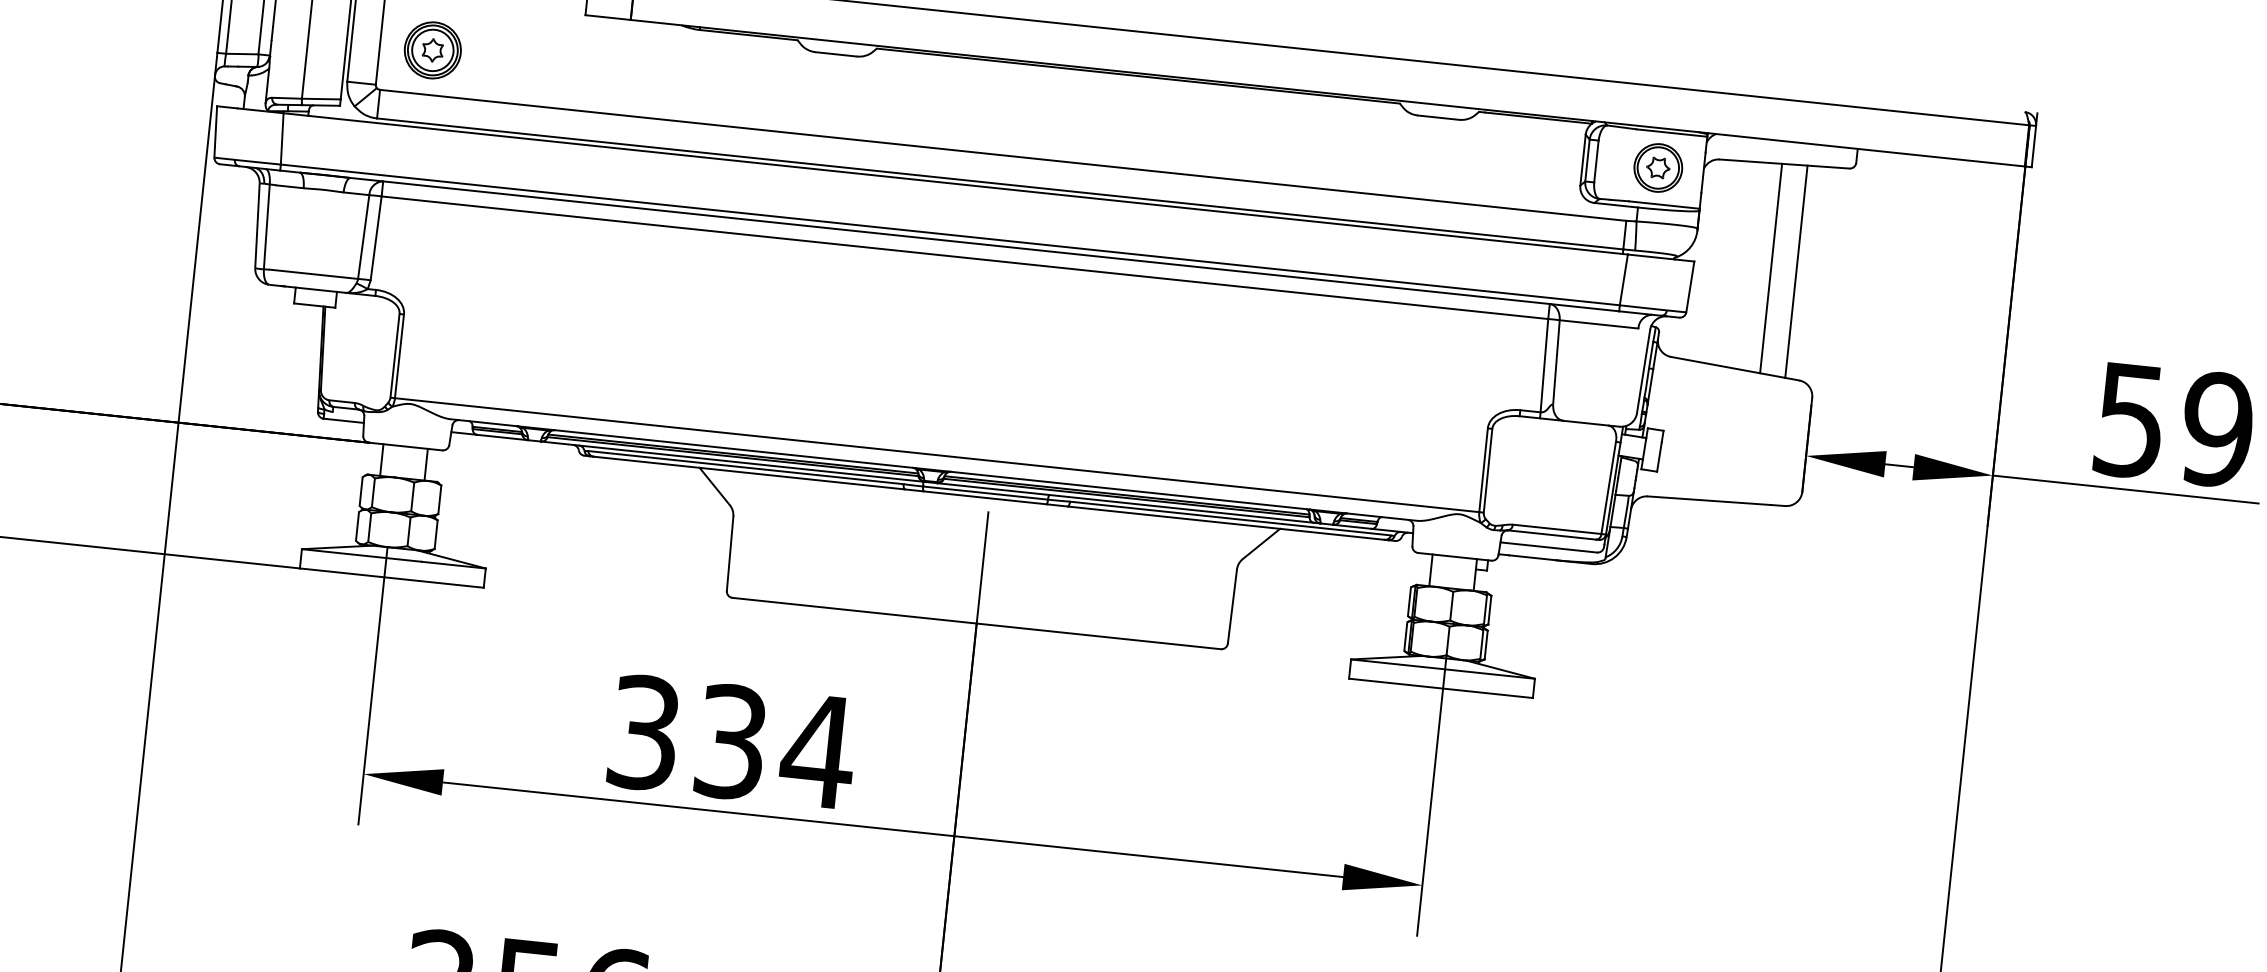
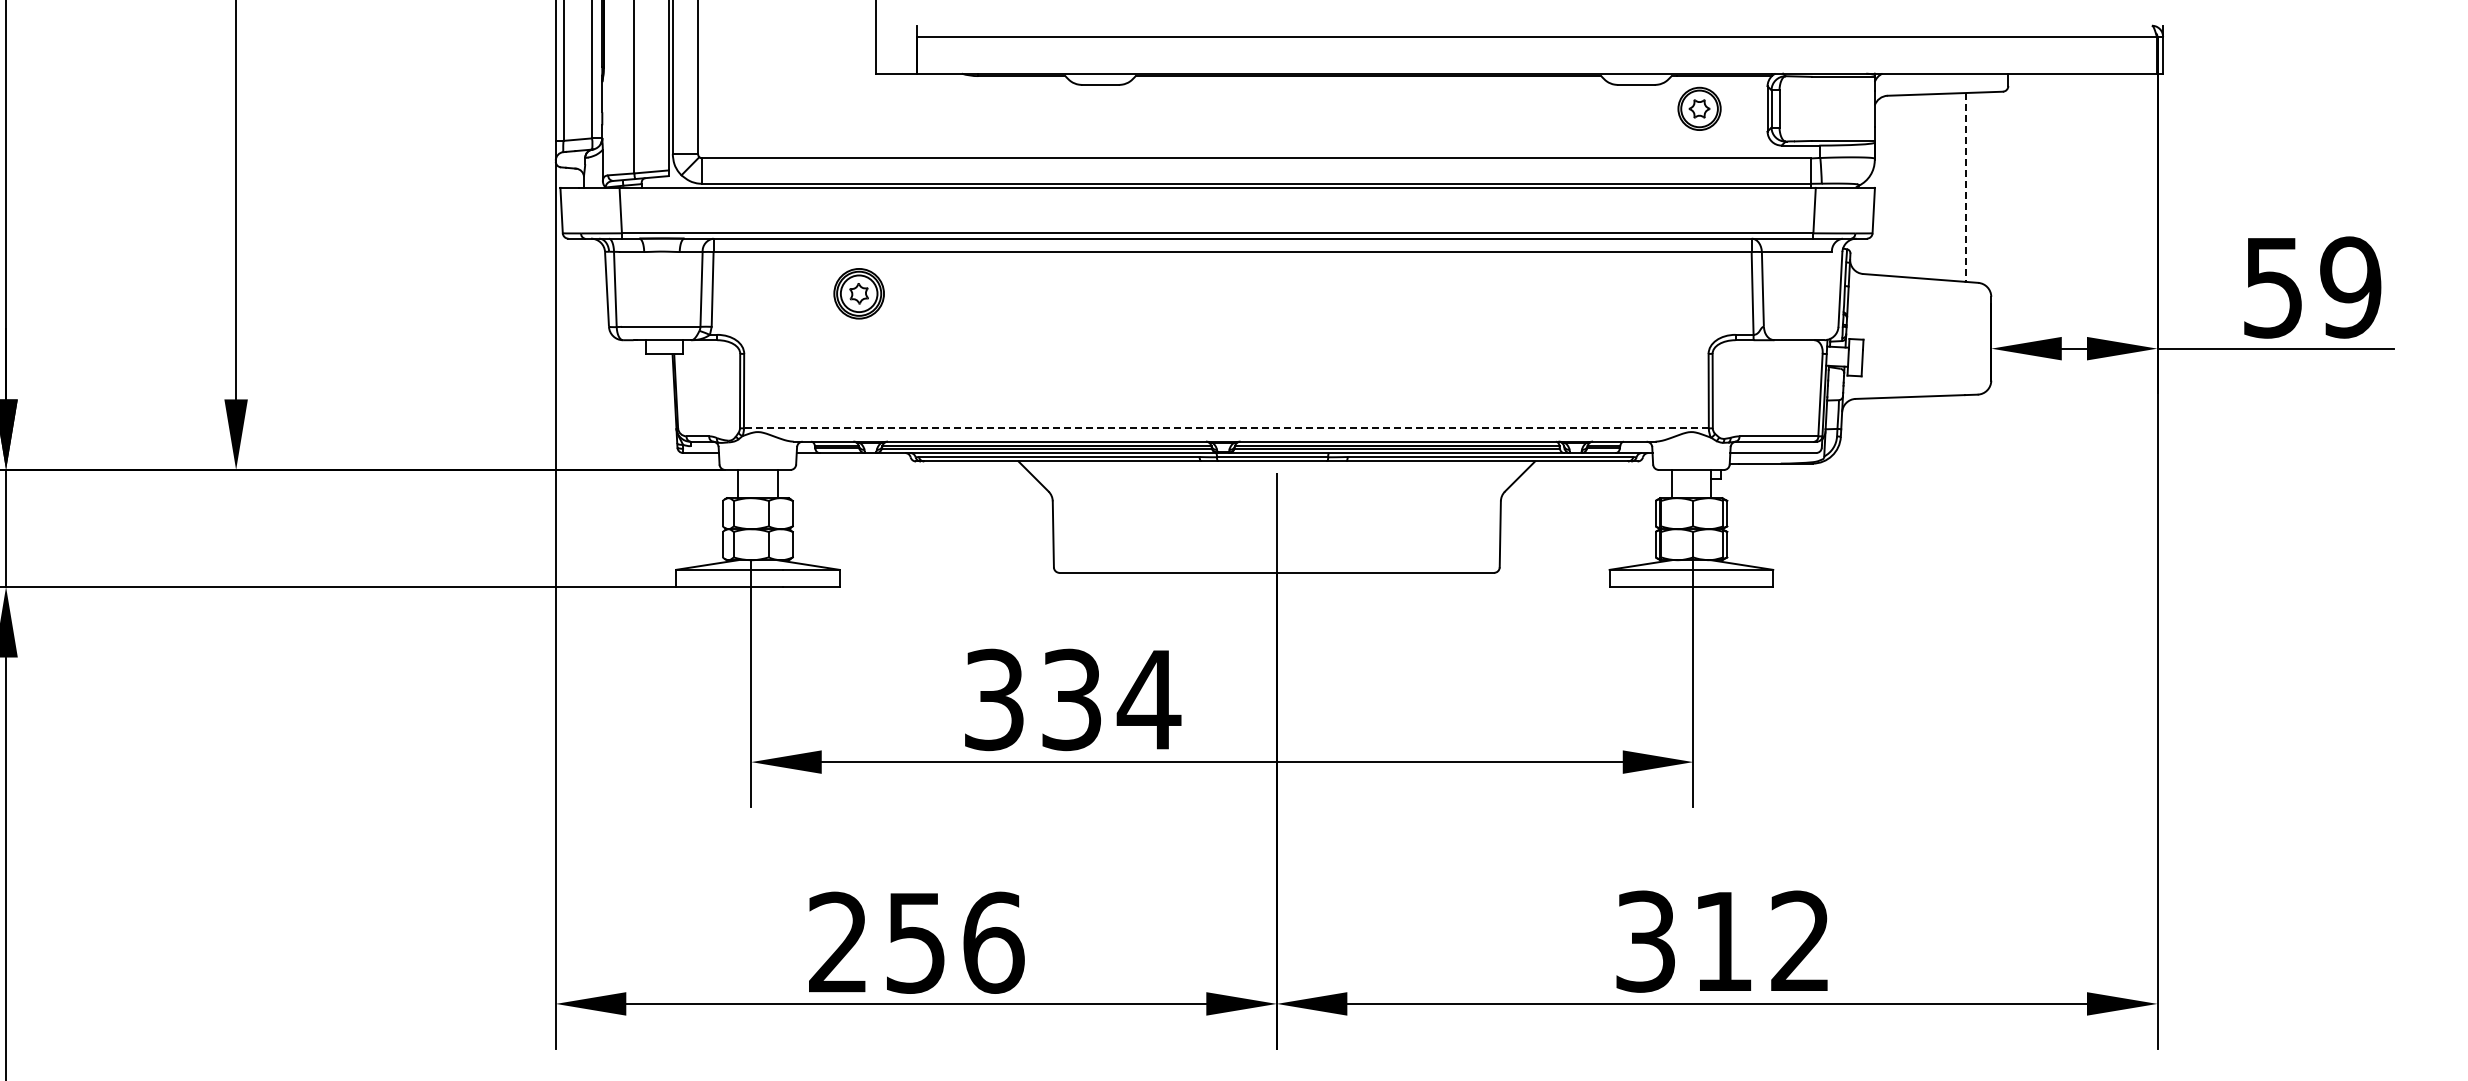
part: (432, 50) -> (858, 293), moved
part: (1658, 167) -> (1699, 108), moved
line: (1771, 268) -> (1943, 186), removed
line: (1796, 271) -> (1965, 187), solid -> dashed
line: (936, 455) -> (1225, 428), solid -> dashed

